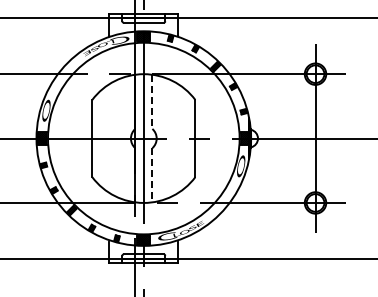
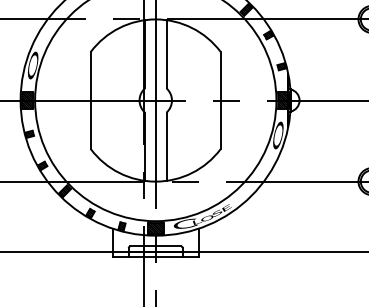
line: (152, 102) -> (166, 55), dashed -> solid
line: (152, 175) -> (166, 147), dashed -> solid

